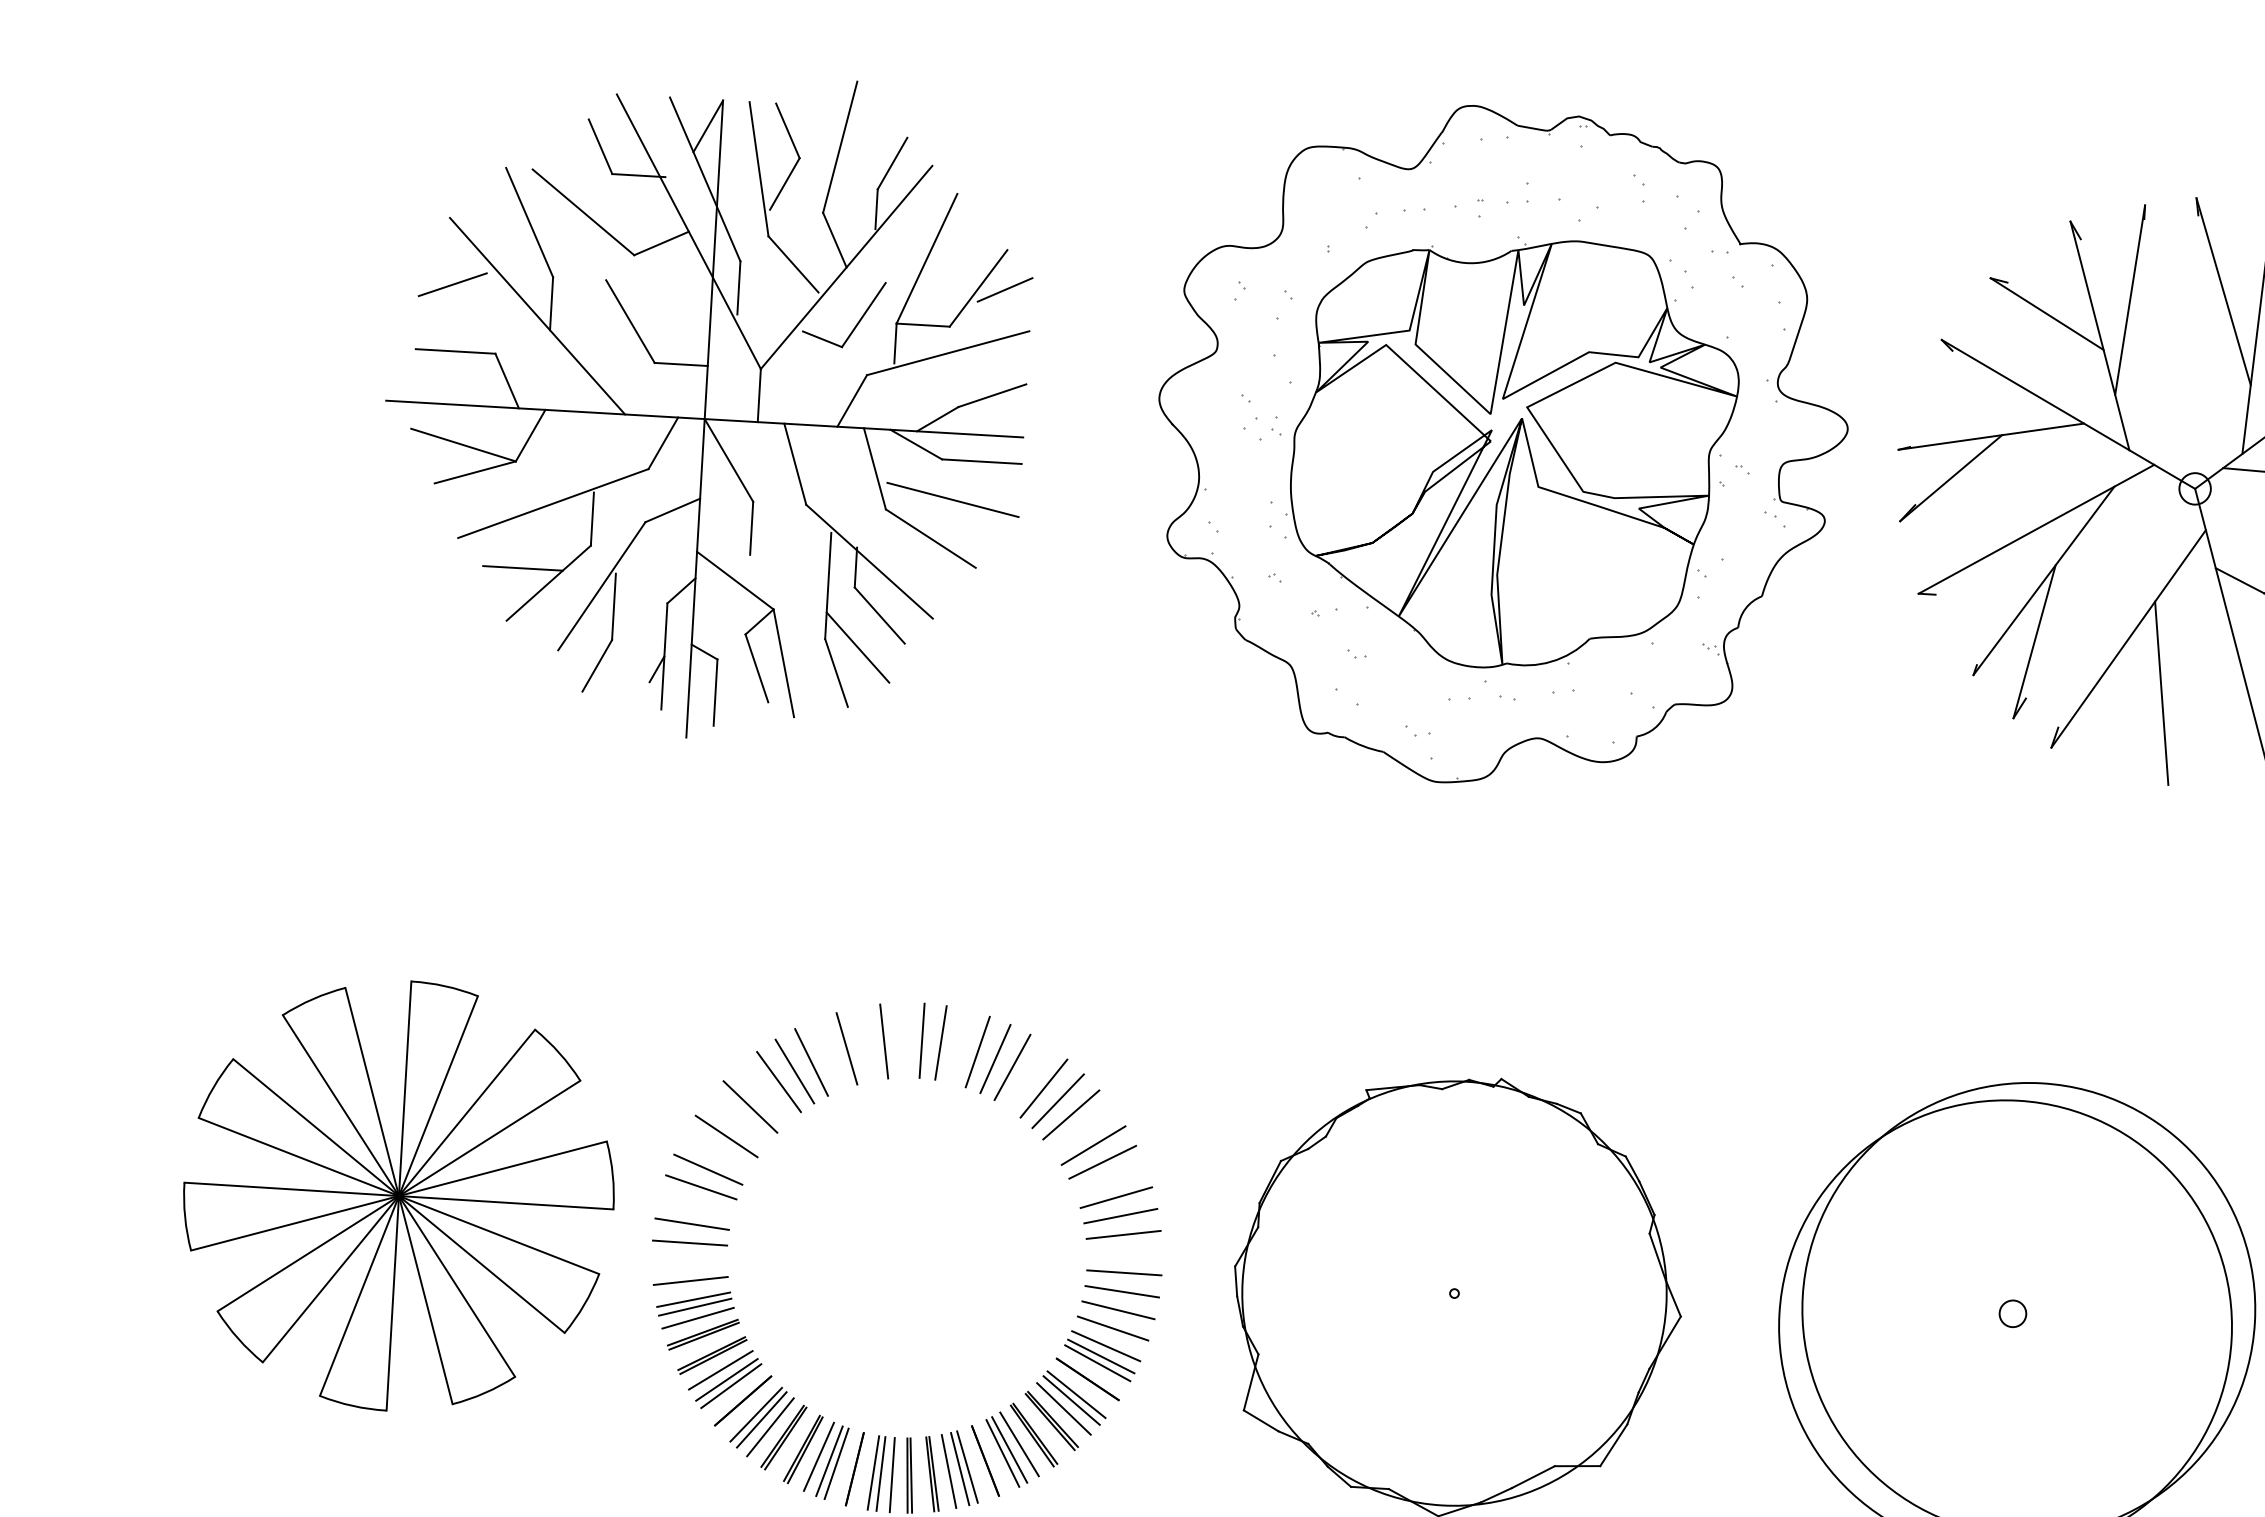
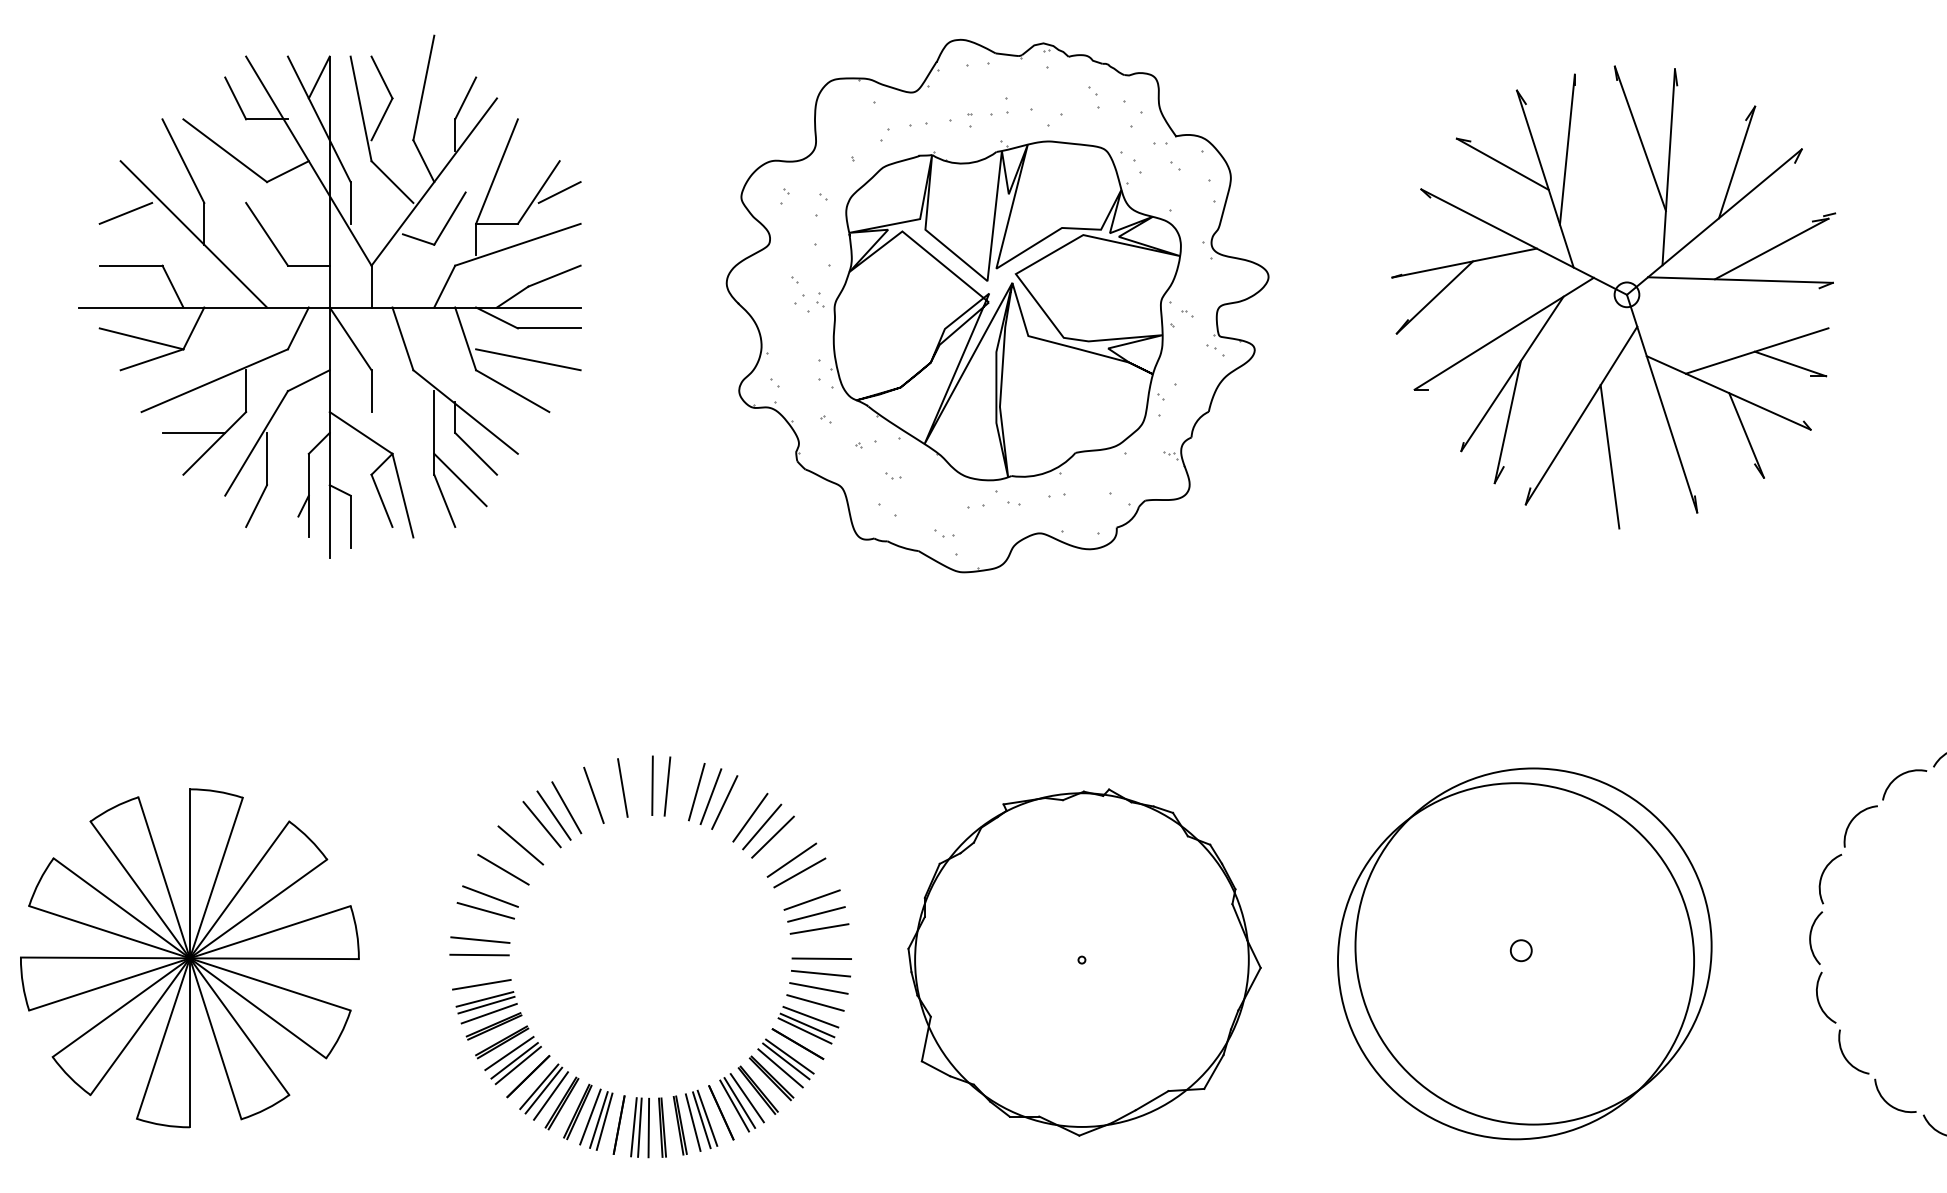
part: (705, 405) -> (329, 296), moved
part: (1501, 445) -> (997, 305), moved
part: (398, 1196) -> (189, 958), moved

